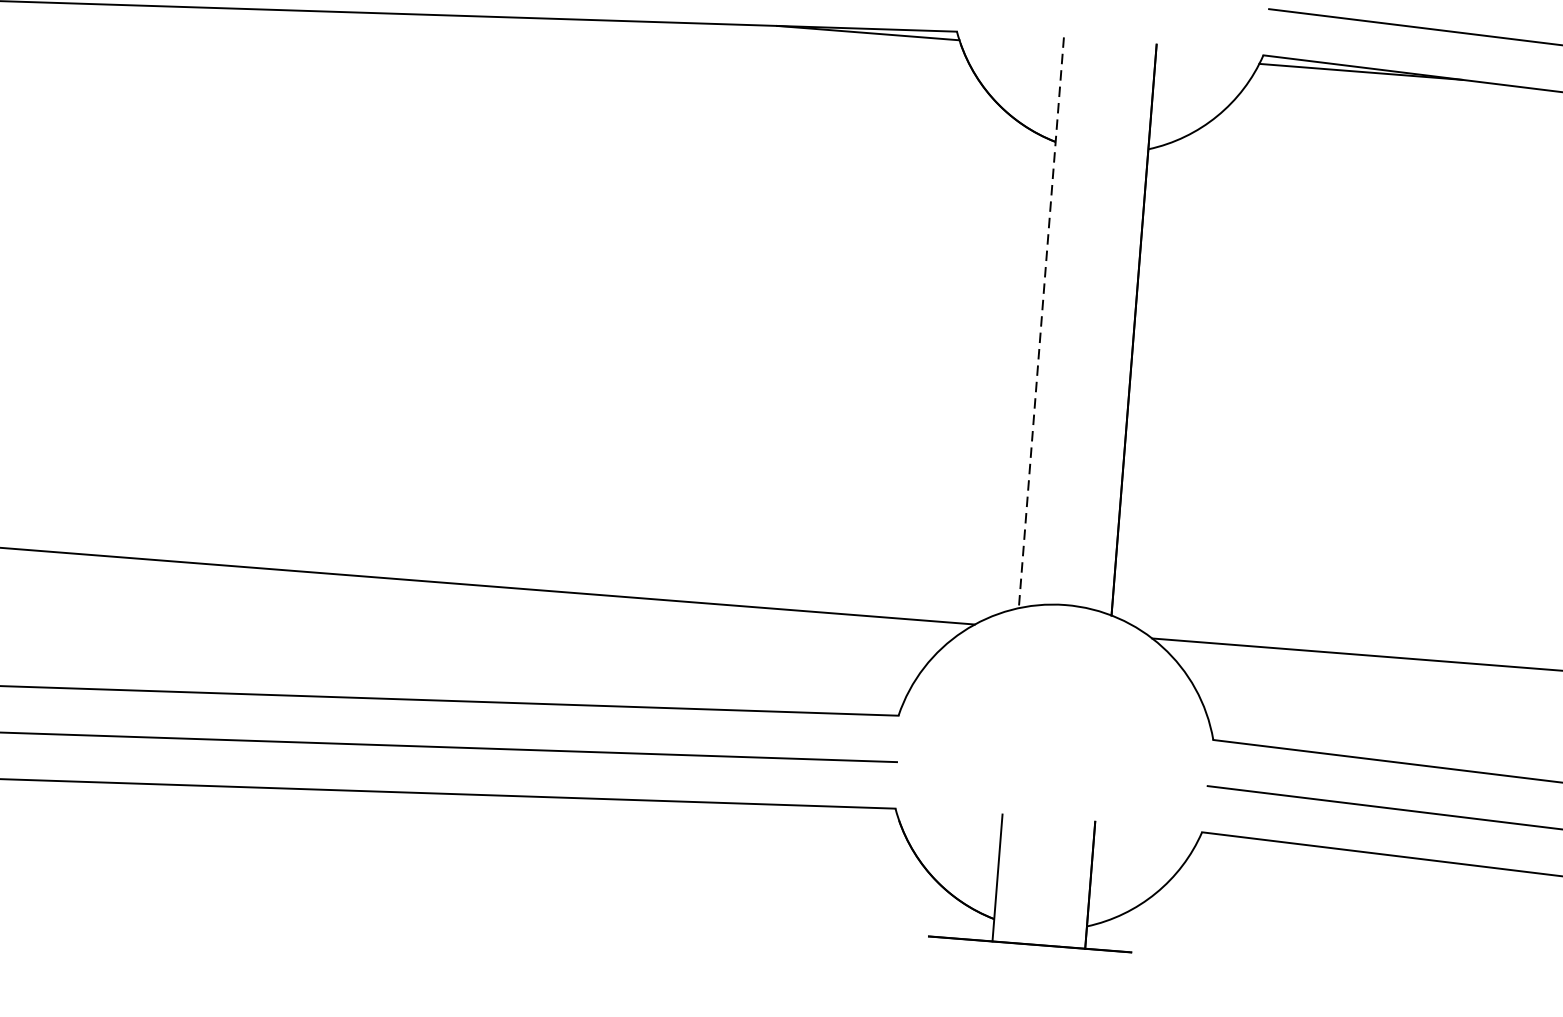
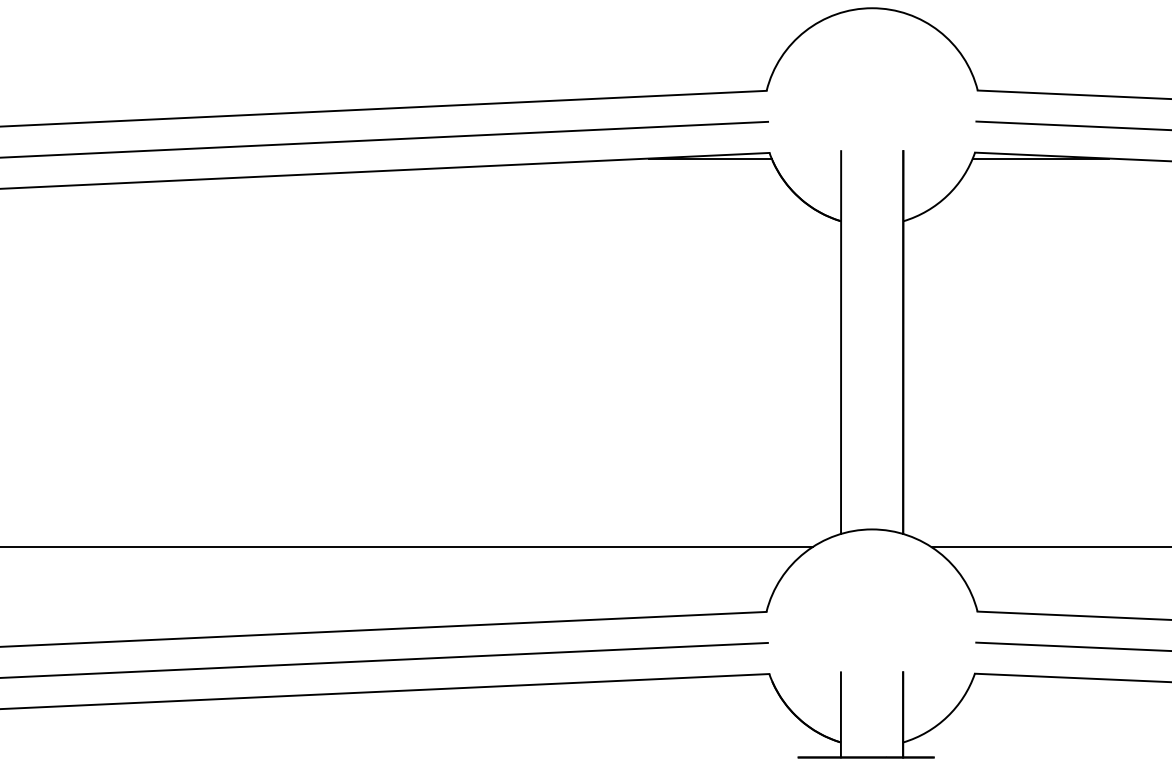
line: (1041, 324) -> (841, 343), dashed -> solid

